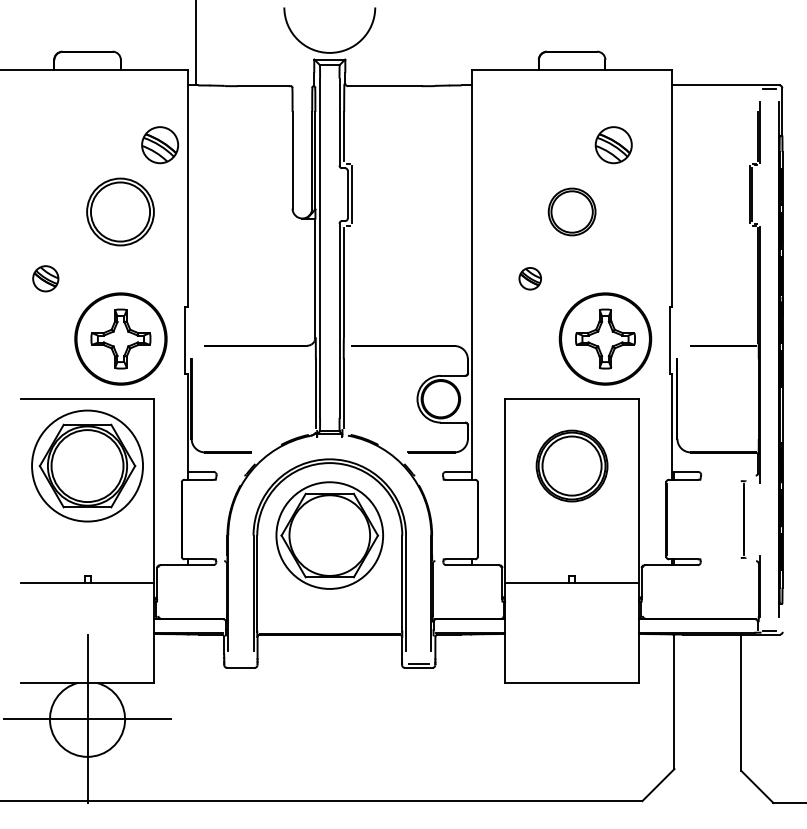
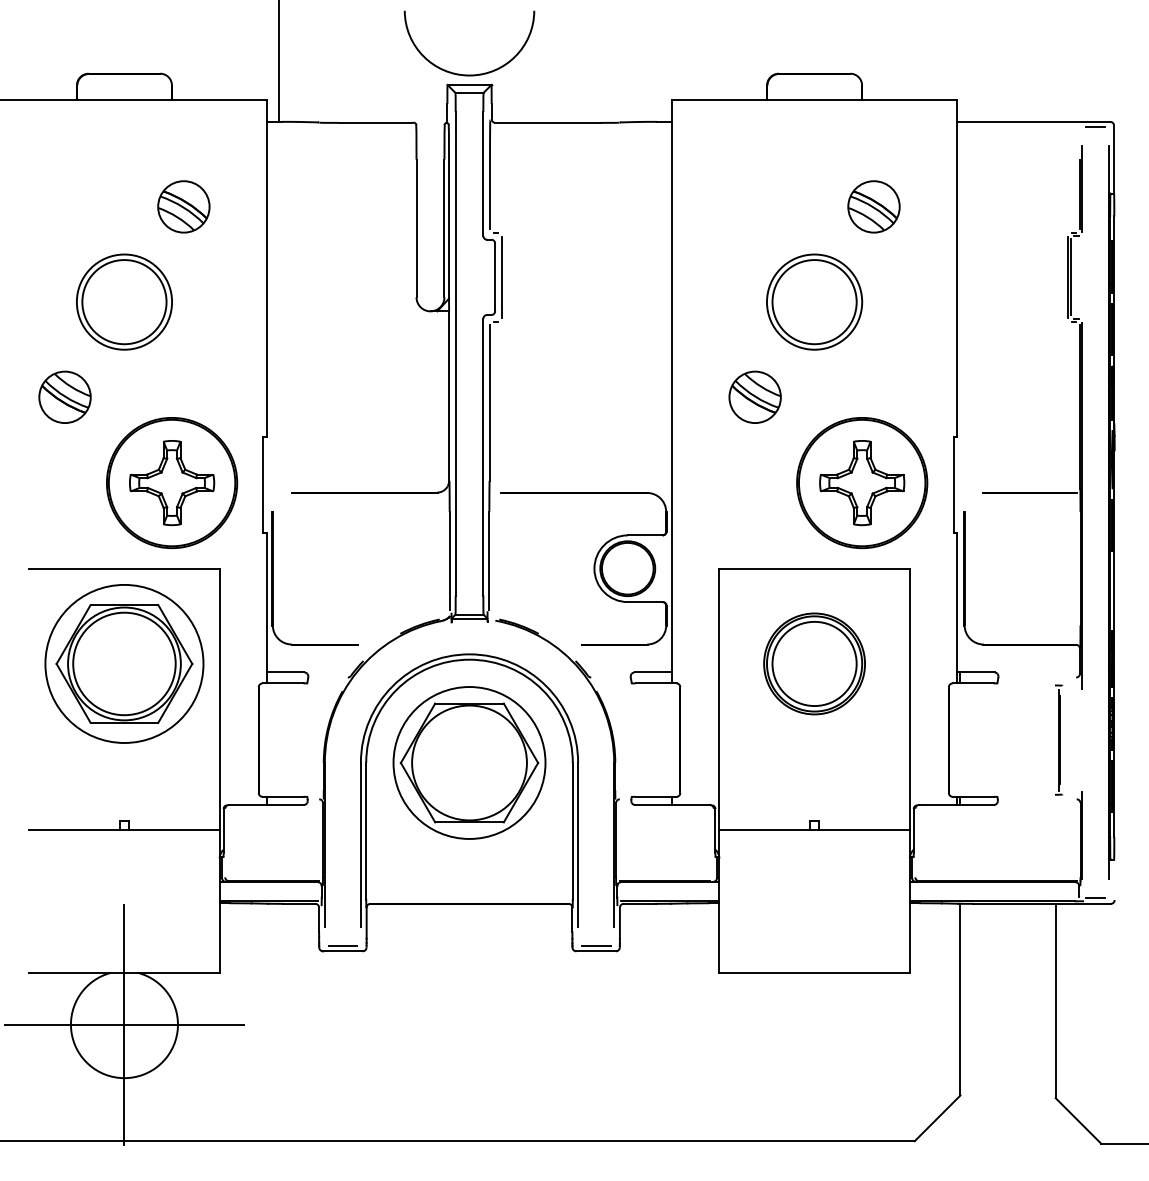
part: (159, 144) -> (183, 206), moved
part: (120, 211) -> (124, 301), moved
part: (572, 211) -> (814, 301), size x1.43
part: (45, 278) -> (64, 396), size x1.43
part: (529, 278) -> (754, 396), size x1.67
line: (240, 663) -> (342, 945), added

